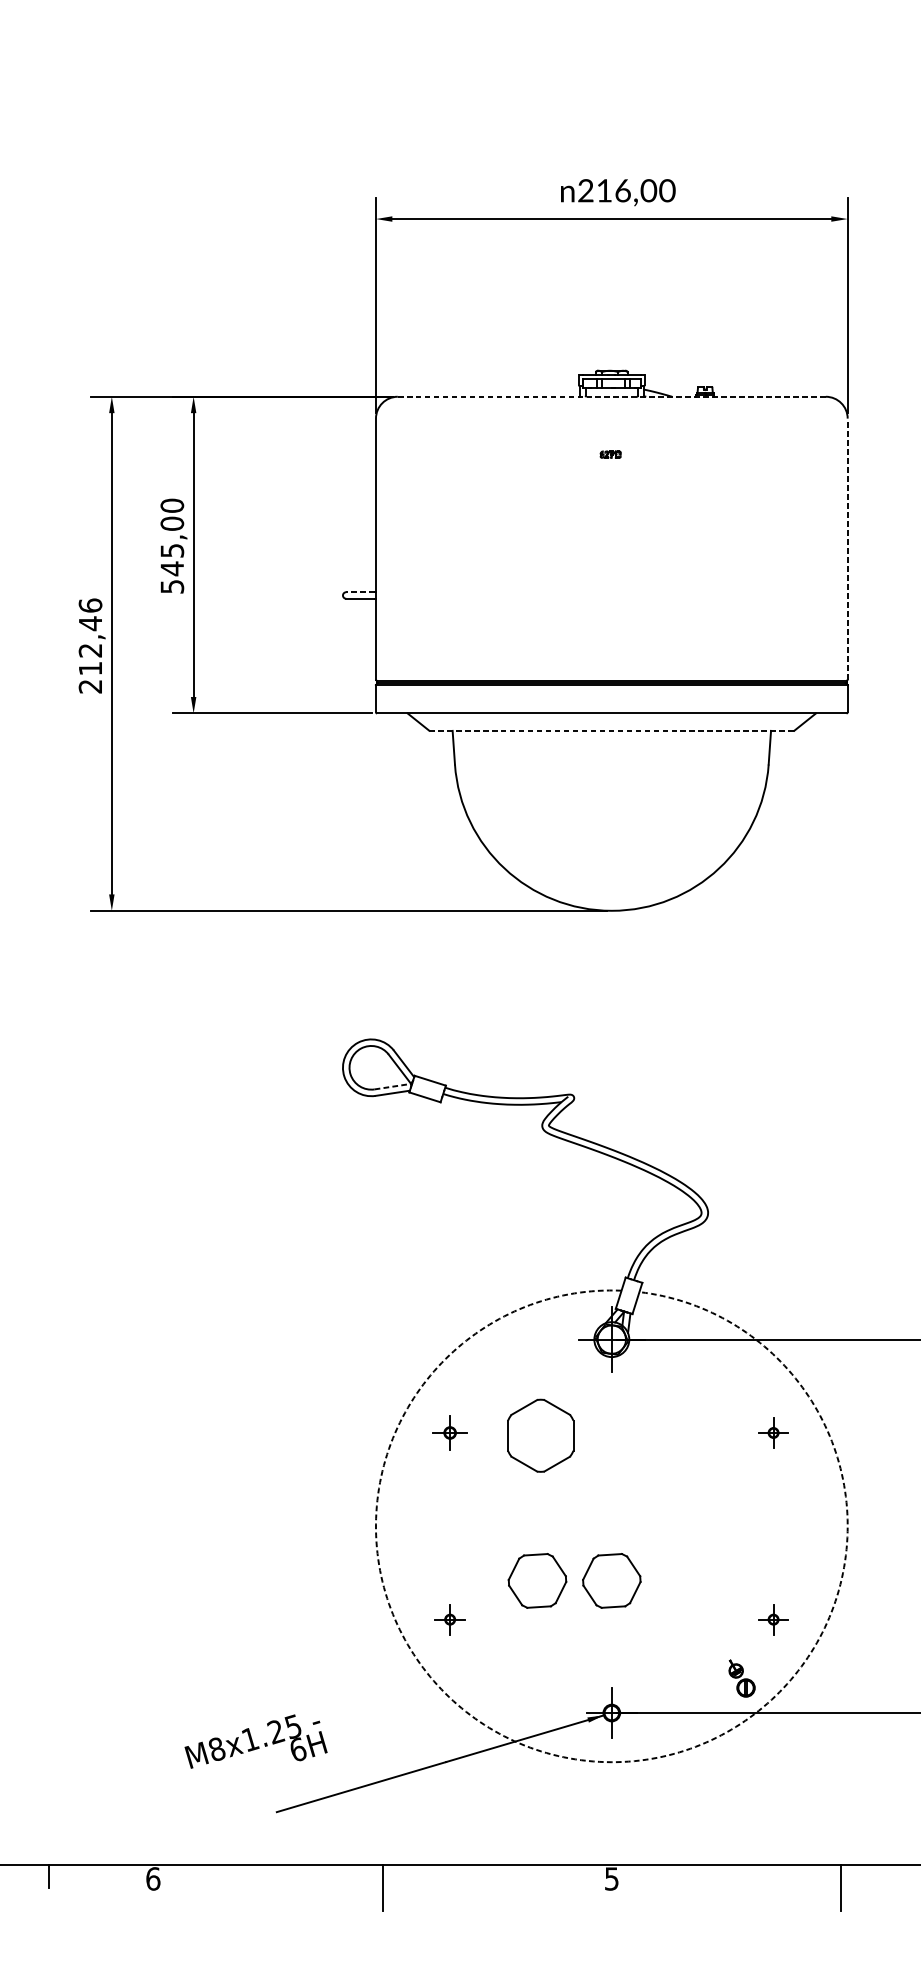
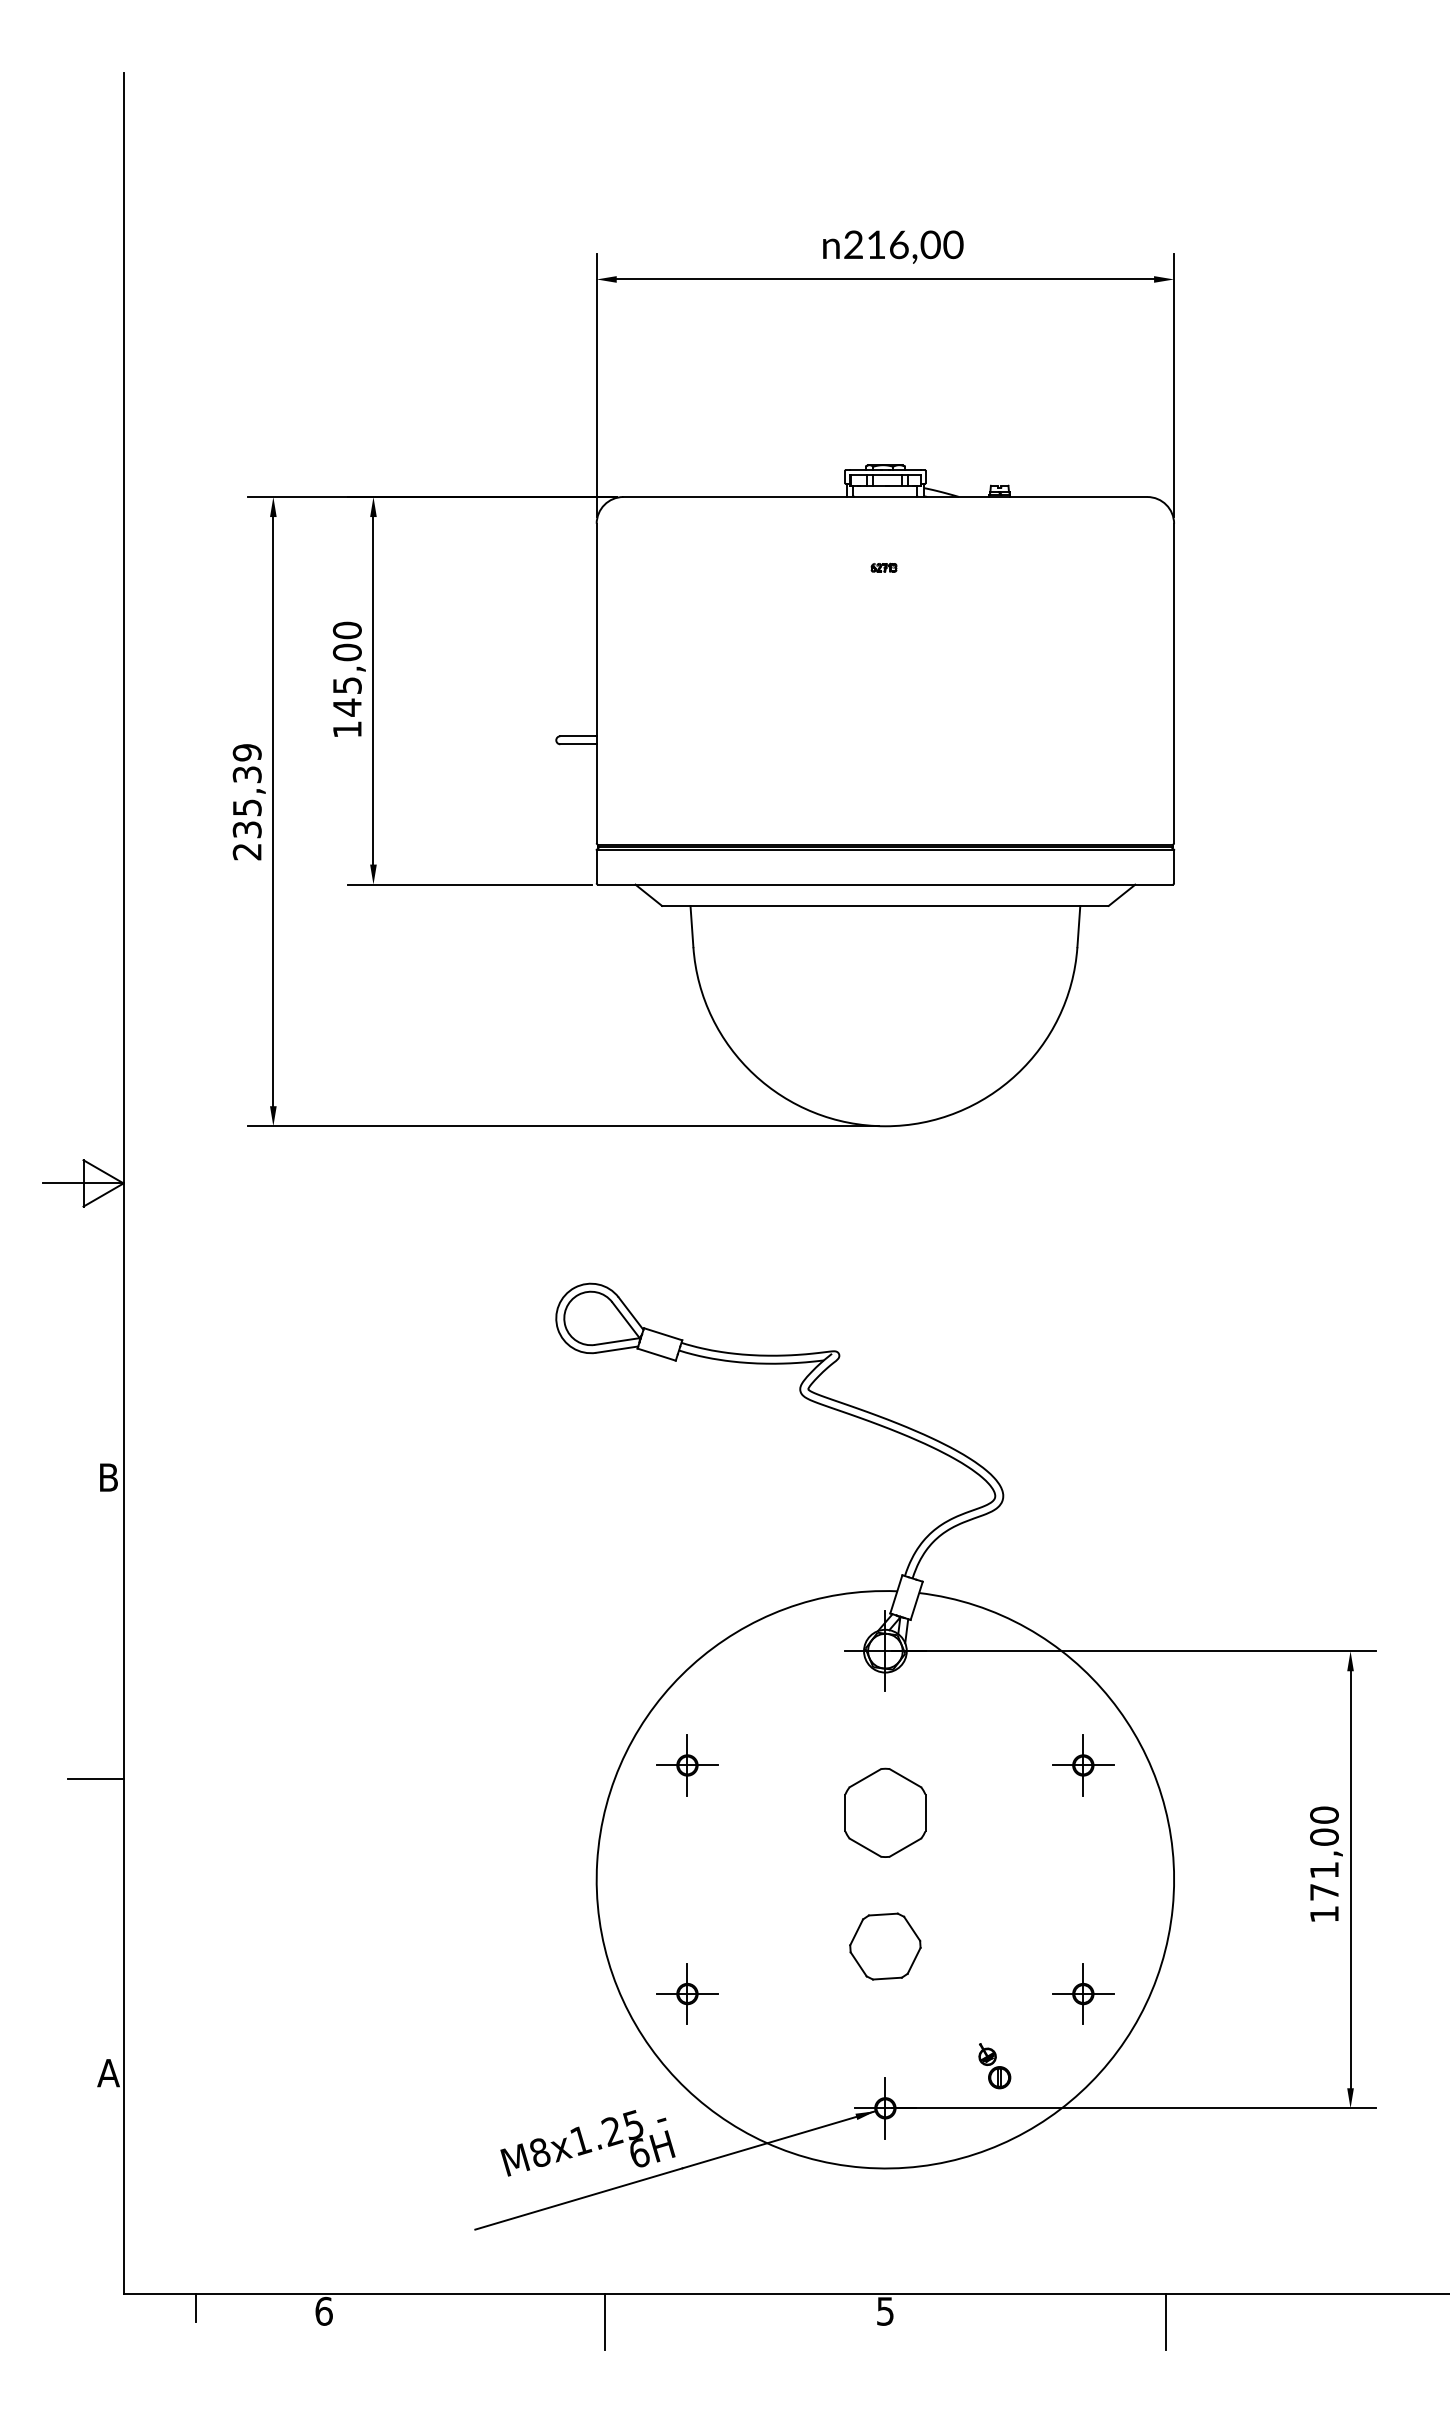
line: (611, 397) -> (885, 497), dashed -> solid
line: (847, 549) -> (1174, 683), dashed -> solid
text: (172, 586) -> (347, 729), 545,00 -> 145,00
line: (360, 592) -> (577, 736), dashed -> solid
text: (89, 636) -> (246, 790), 212,46 -> 235,39
line: (611, 731) -> (884, 906), dashed -> solid
line: (392, 1086) -> (617, 1341), dashed -> solid
part: (450, 1432) -> (687, 1765), size x1.43
part: (773, 1432) -> (1083, 1765), size x1.67
part: (540, 1435) -> (885, 1812), moved
part: (537, 1580) -> (794, 1946), removed
part: (450, 1619) -> (687, 1993), size x1.67
part: (773, 1619) -> (1083, 1993), size x1.67
part: (741, 1678) -> (994, 2066), moved
text: (255, 1741) -> (587, 2143), moved
arc: (593, 1761) -> (862, 2167), dashed -> solid

